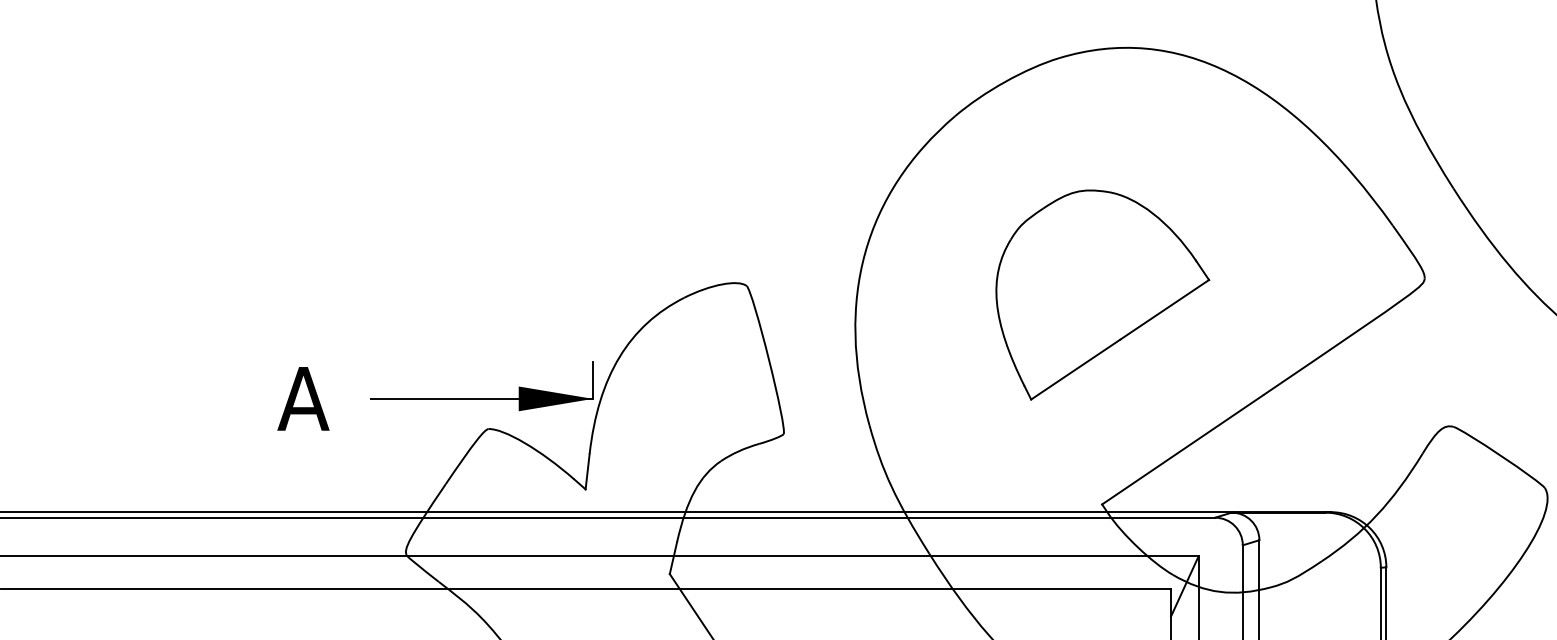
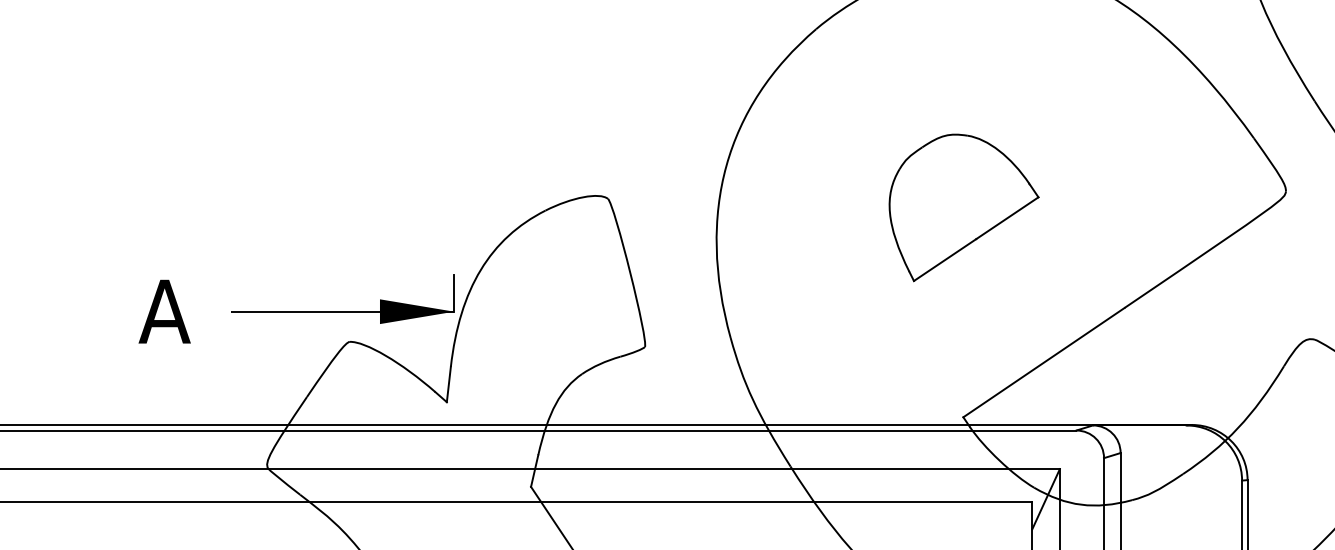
part: (1102, 294) -> (963, 207), size x0.7

